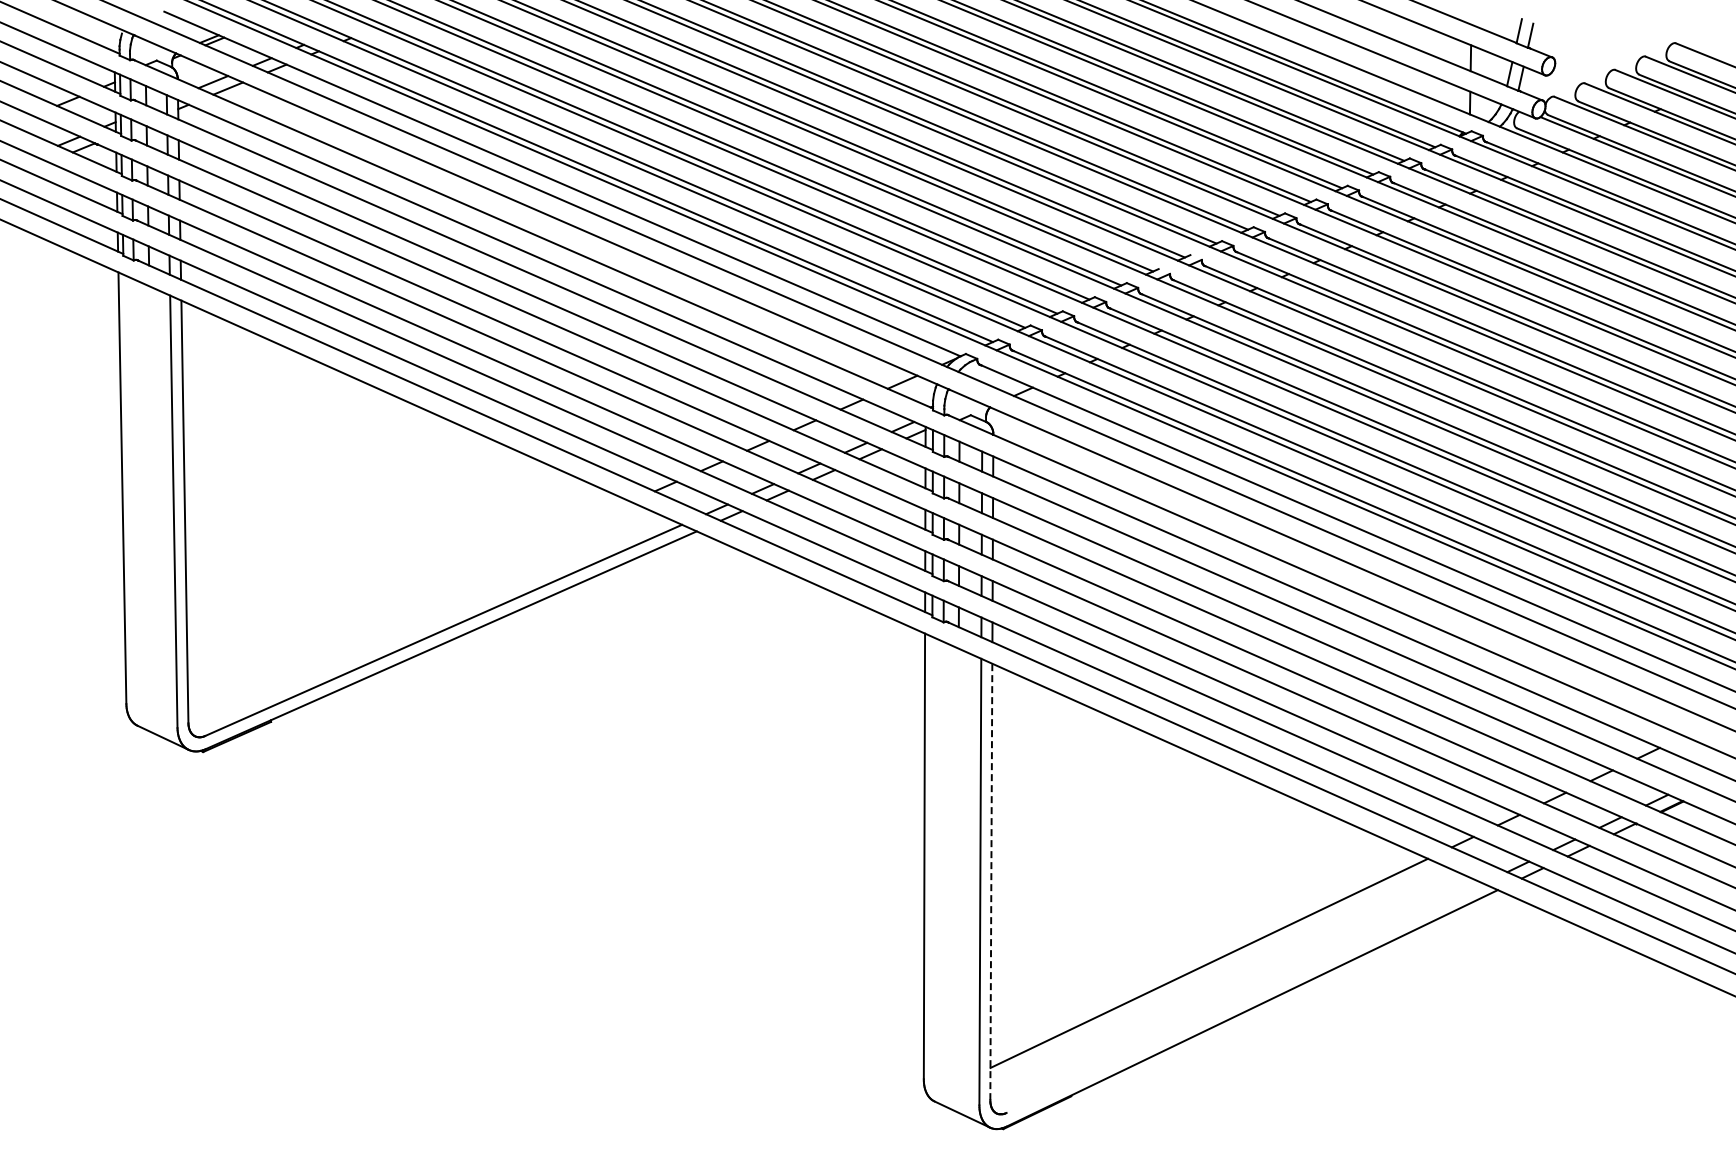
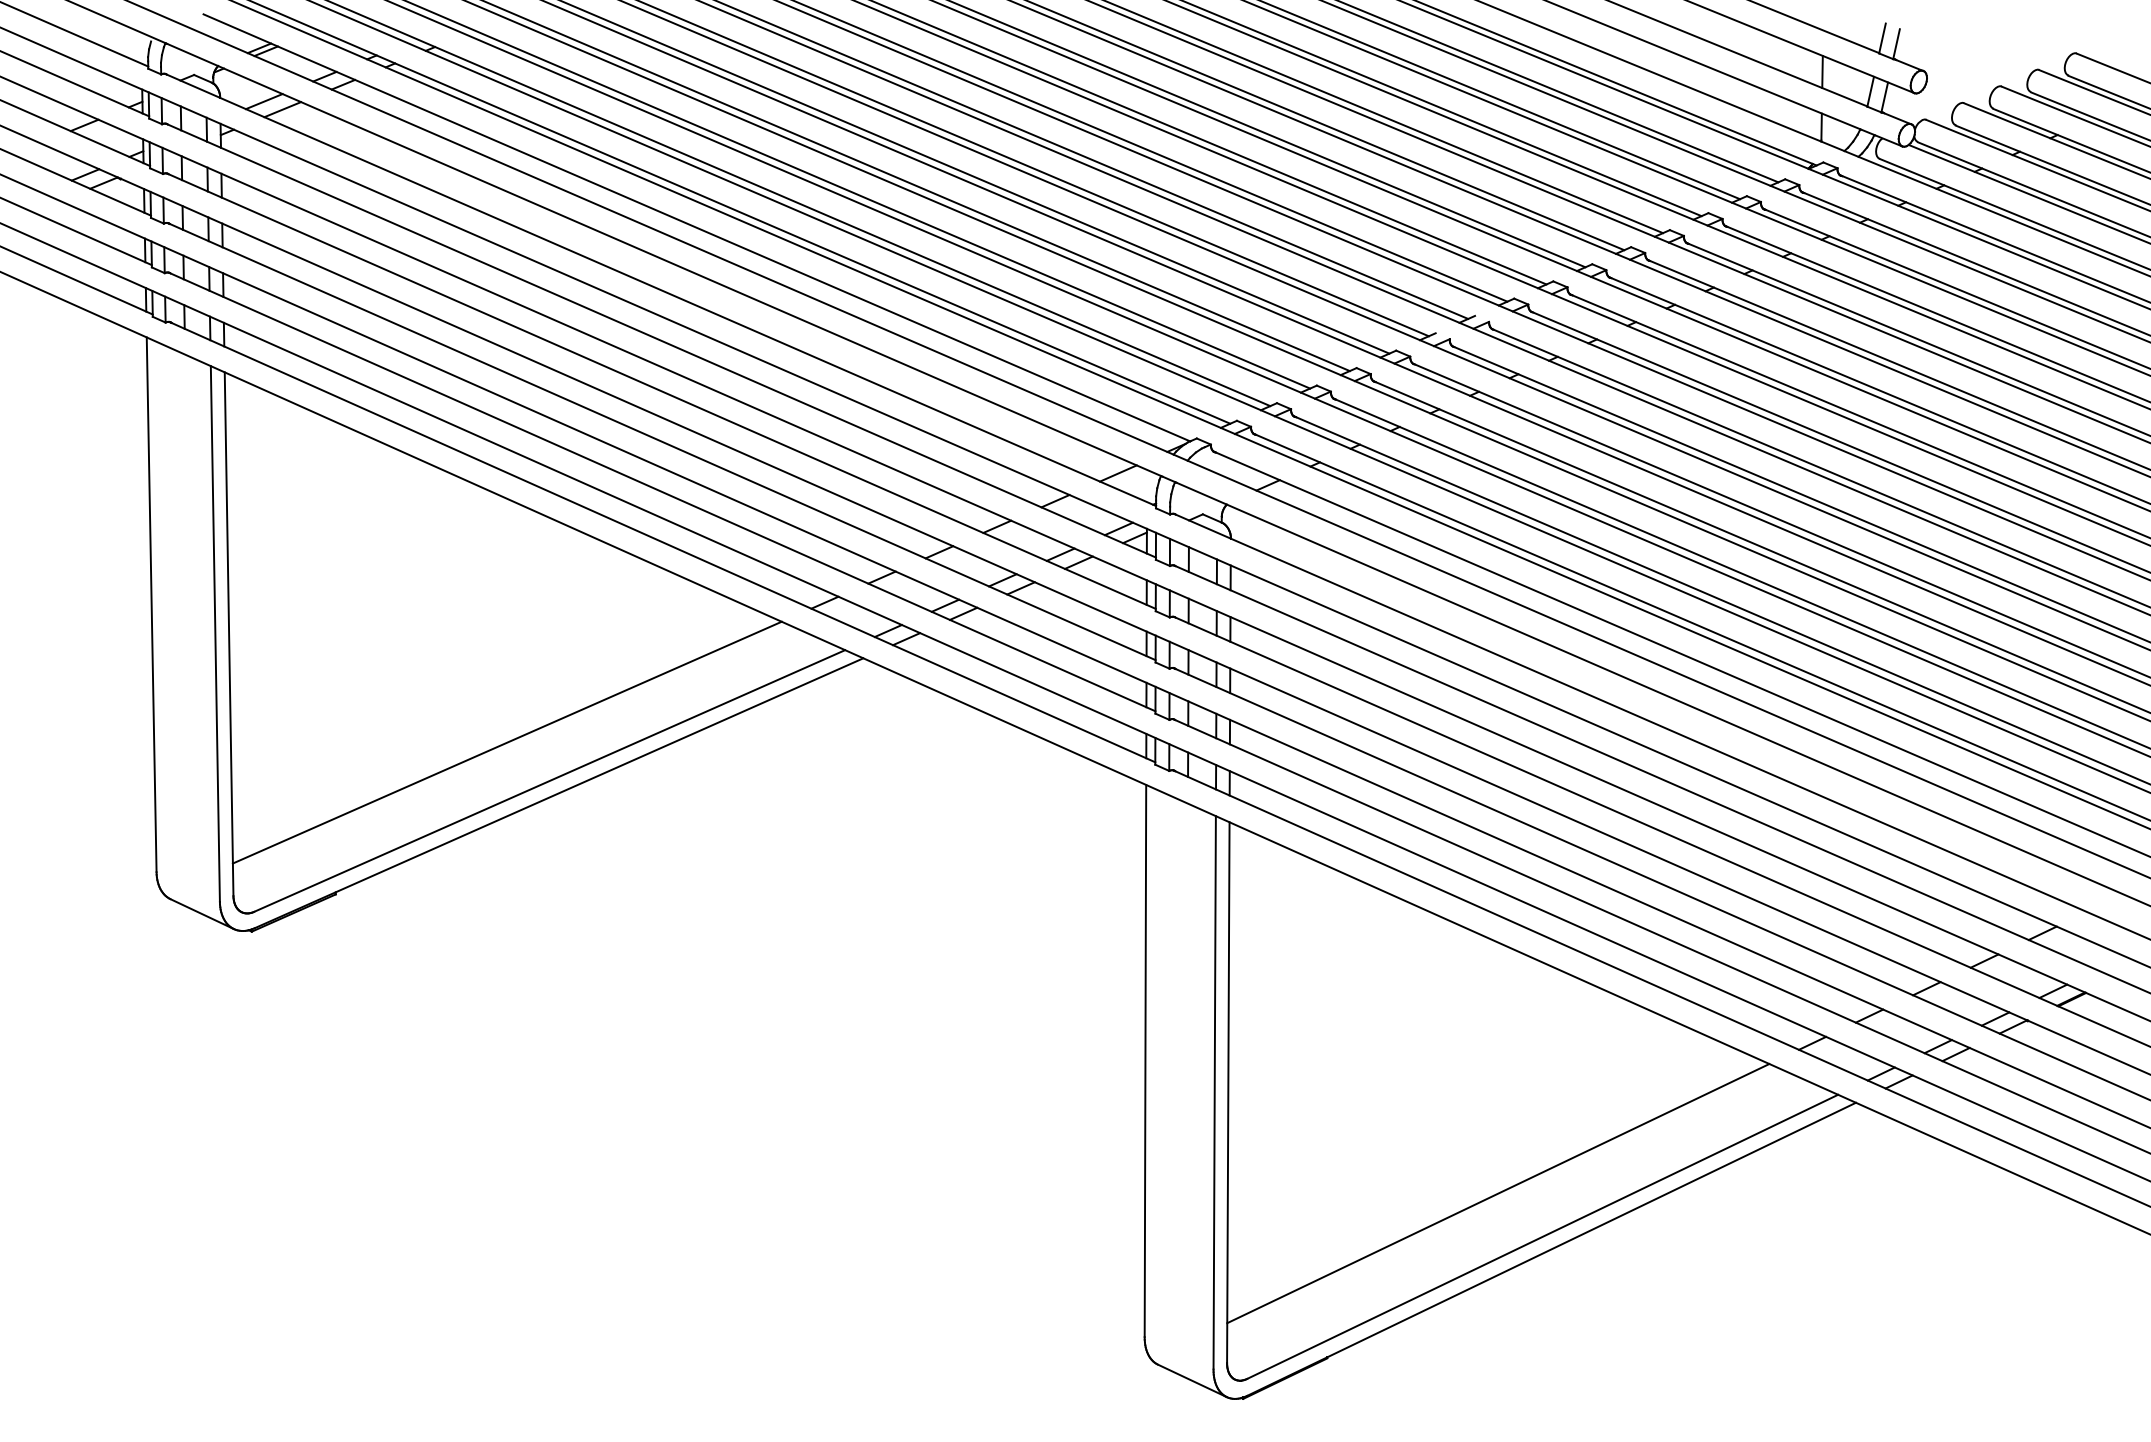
line: (409, 599) -> (507, 742), added
line: (991, 881) -> (1228, 1092), dashed -> solid
line: (1244, 997) -> (1542, 1235), added

